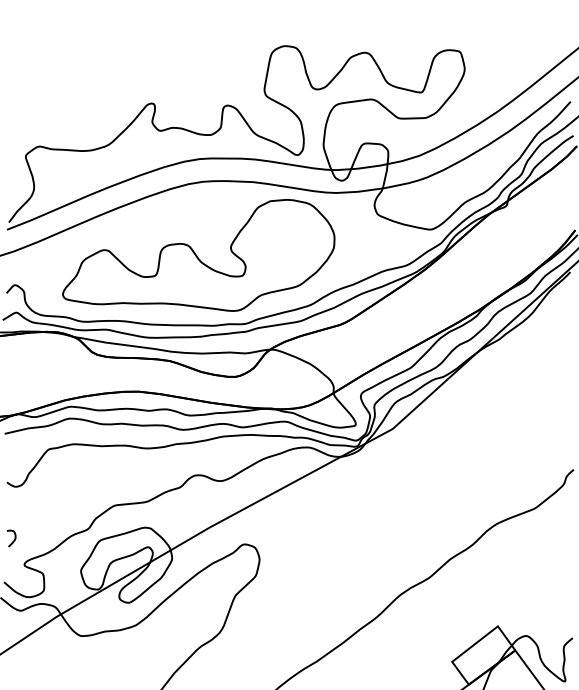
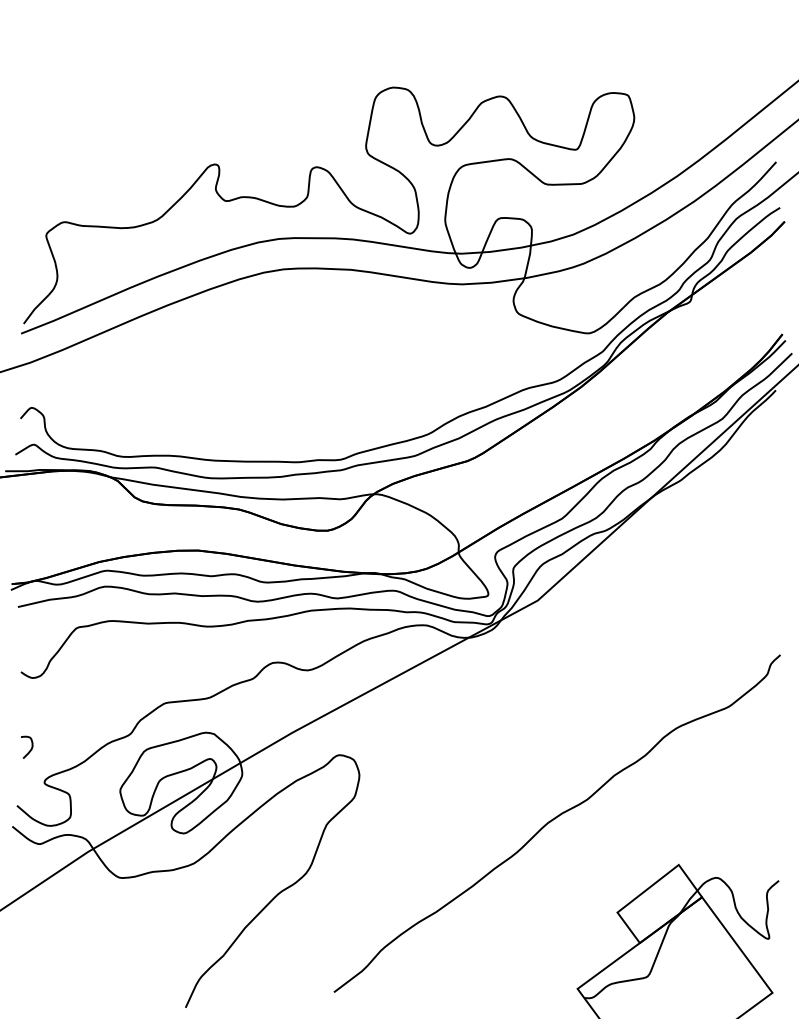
part: (198, 255) -> (277, 367), removed

